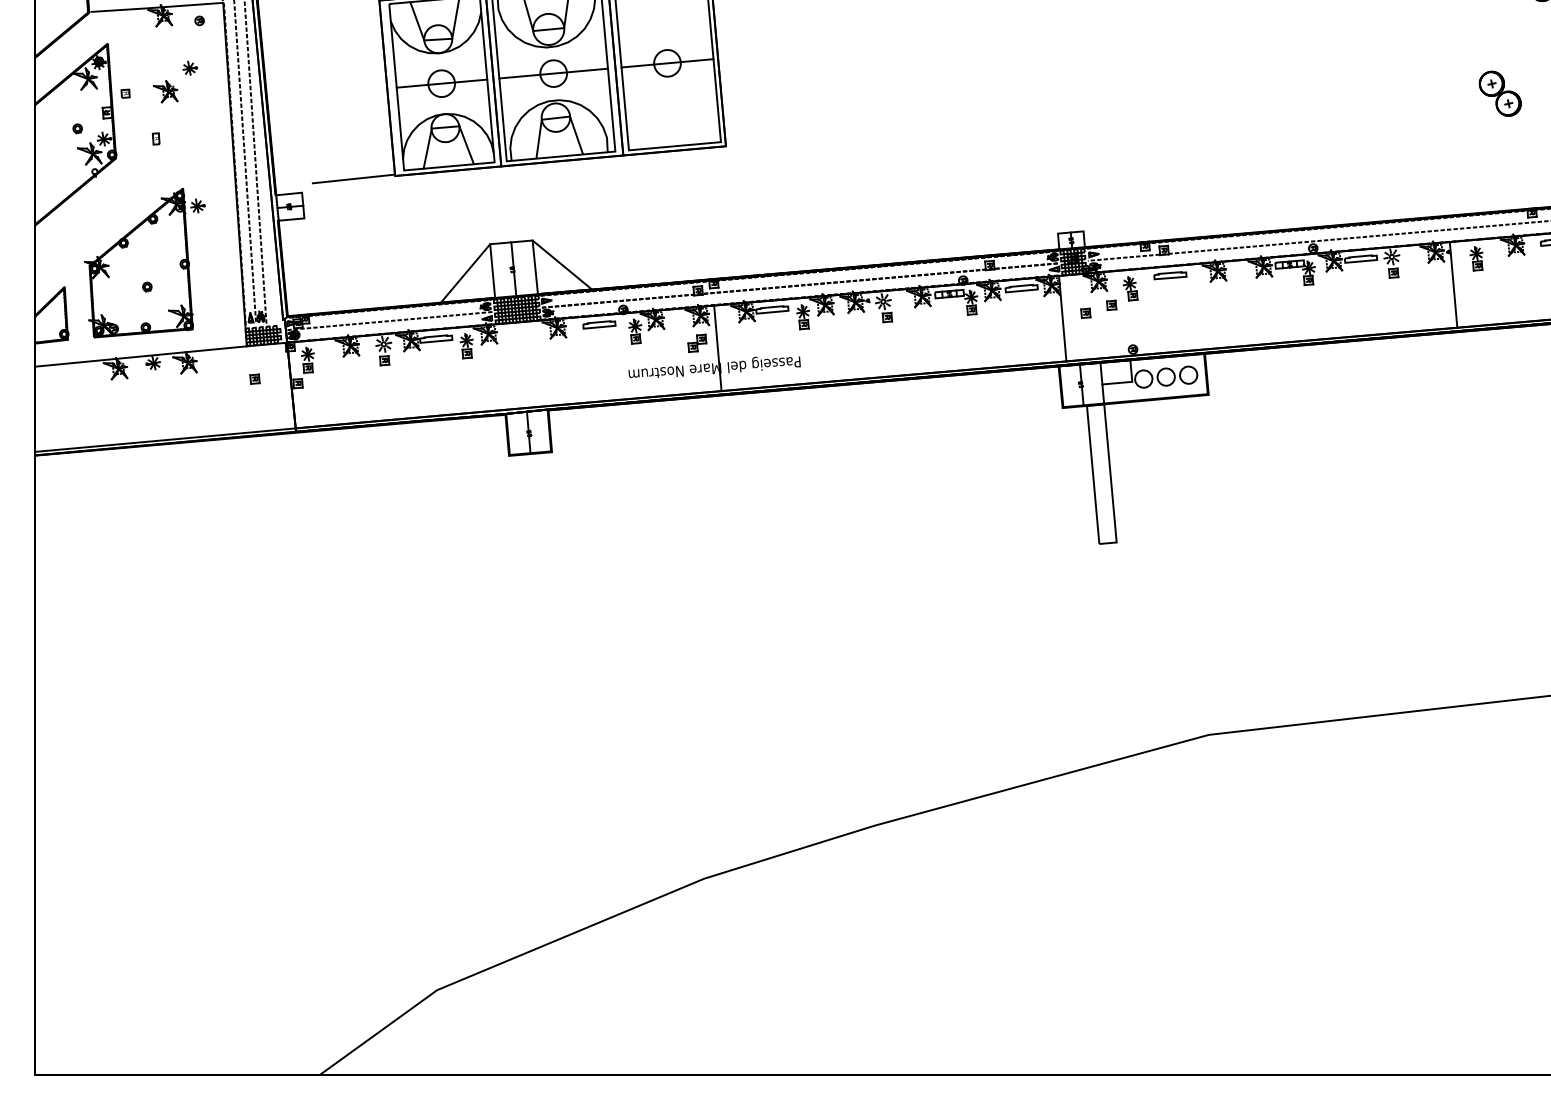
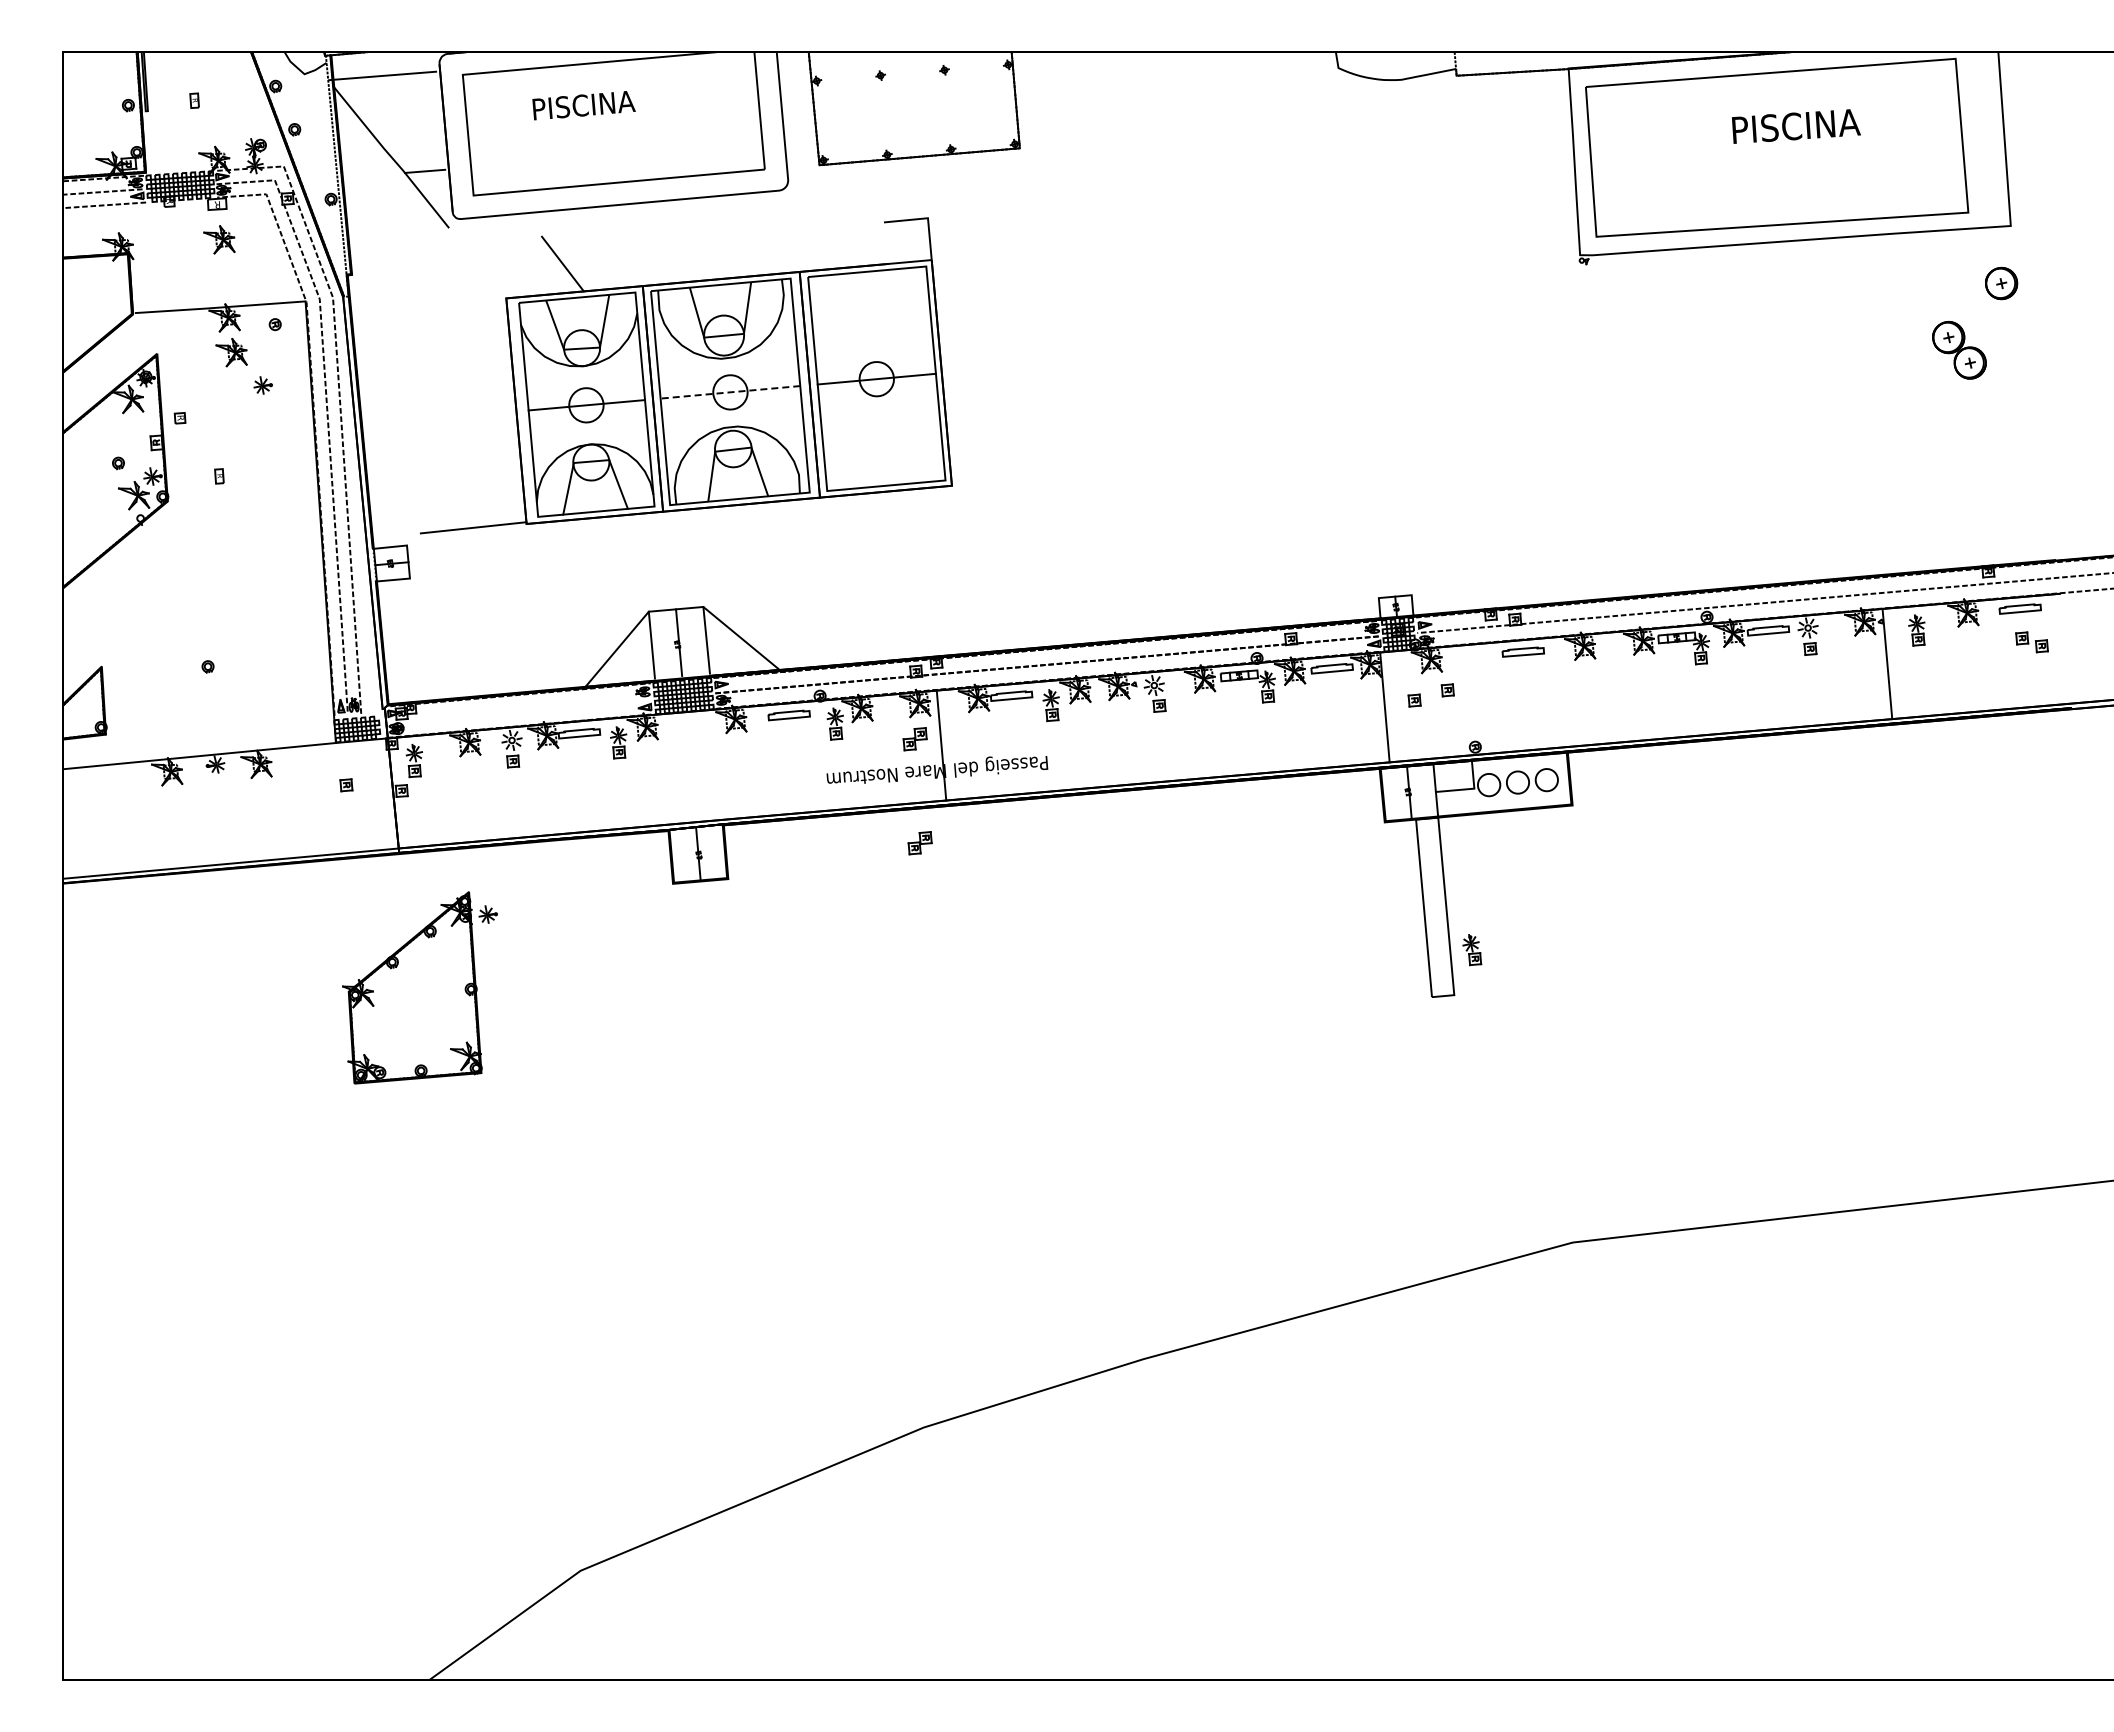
line: (552, 73) -> (729, 392), solid -> dashed
part: (165, 91) -> (231, 352), moved
part: (1500, 93) -> (1959, 350), moved
part: (144, 262) -> (419, 987), moved
part: (1130, 289) -> (1472, 950), moved
line: (388, 321) -> (518, 710), removed
part: (700, 424) -> (919, 843), added

